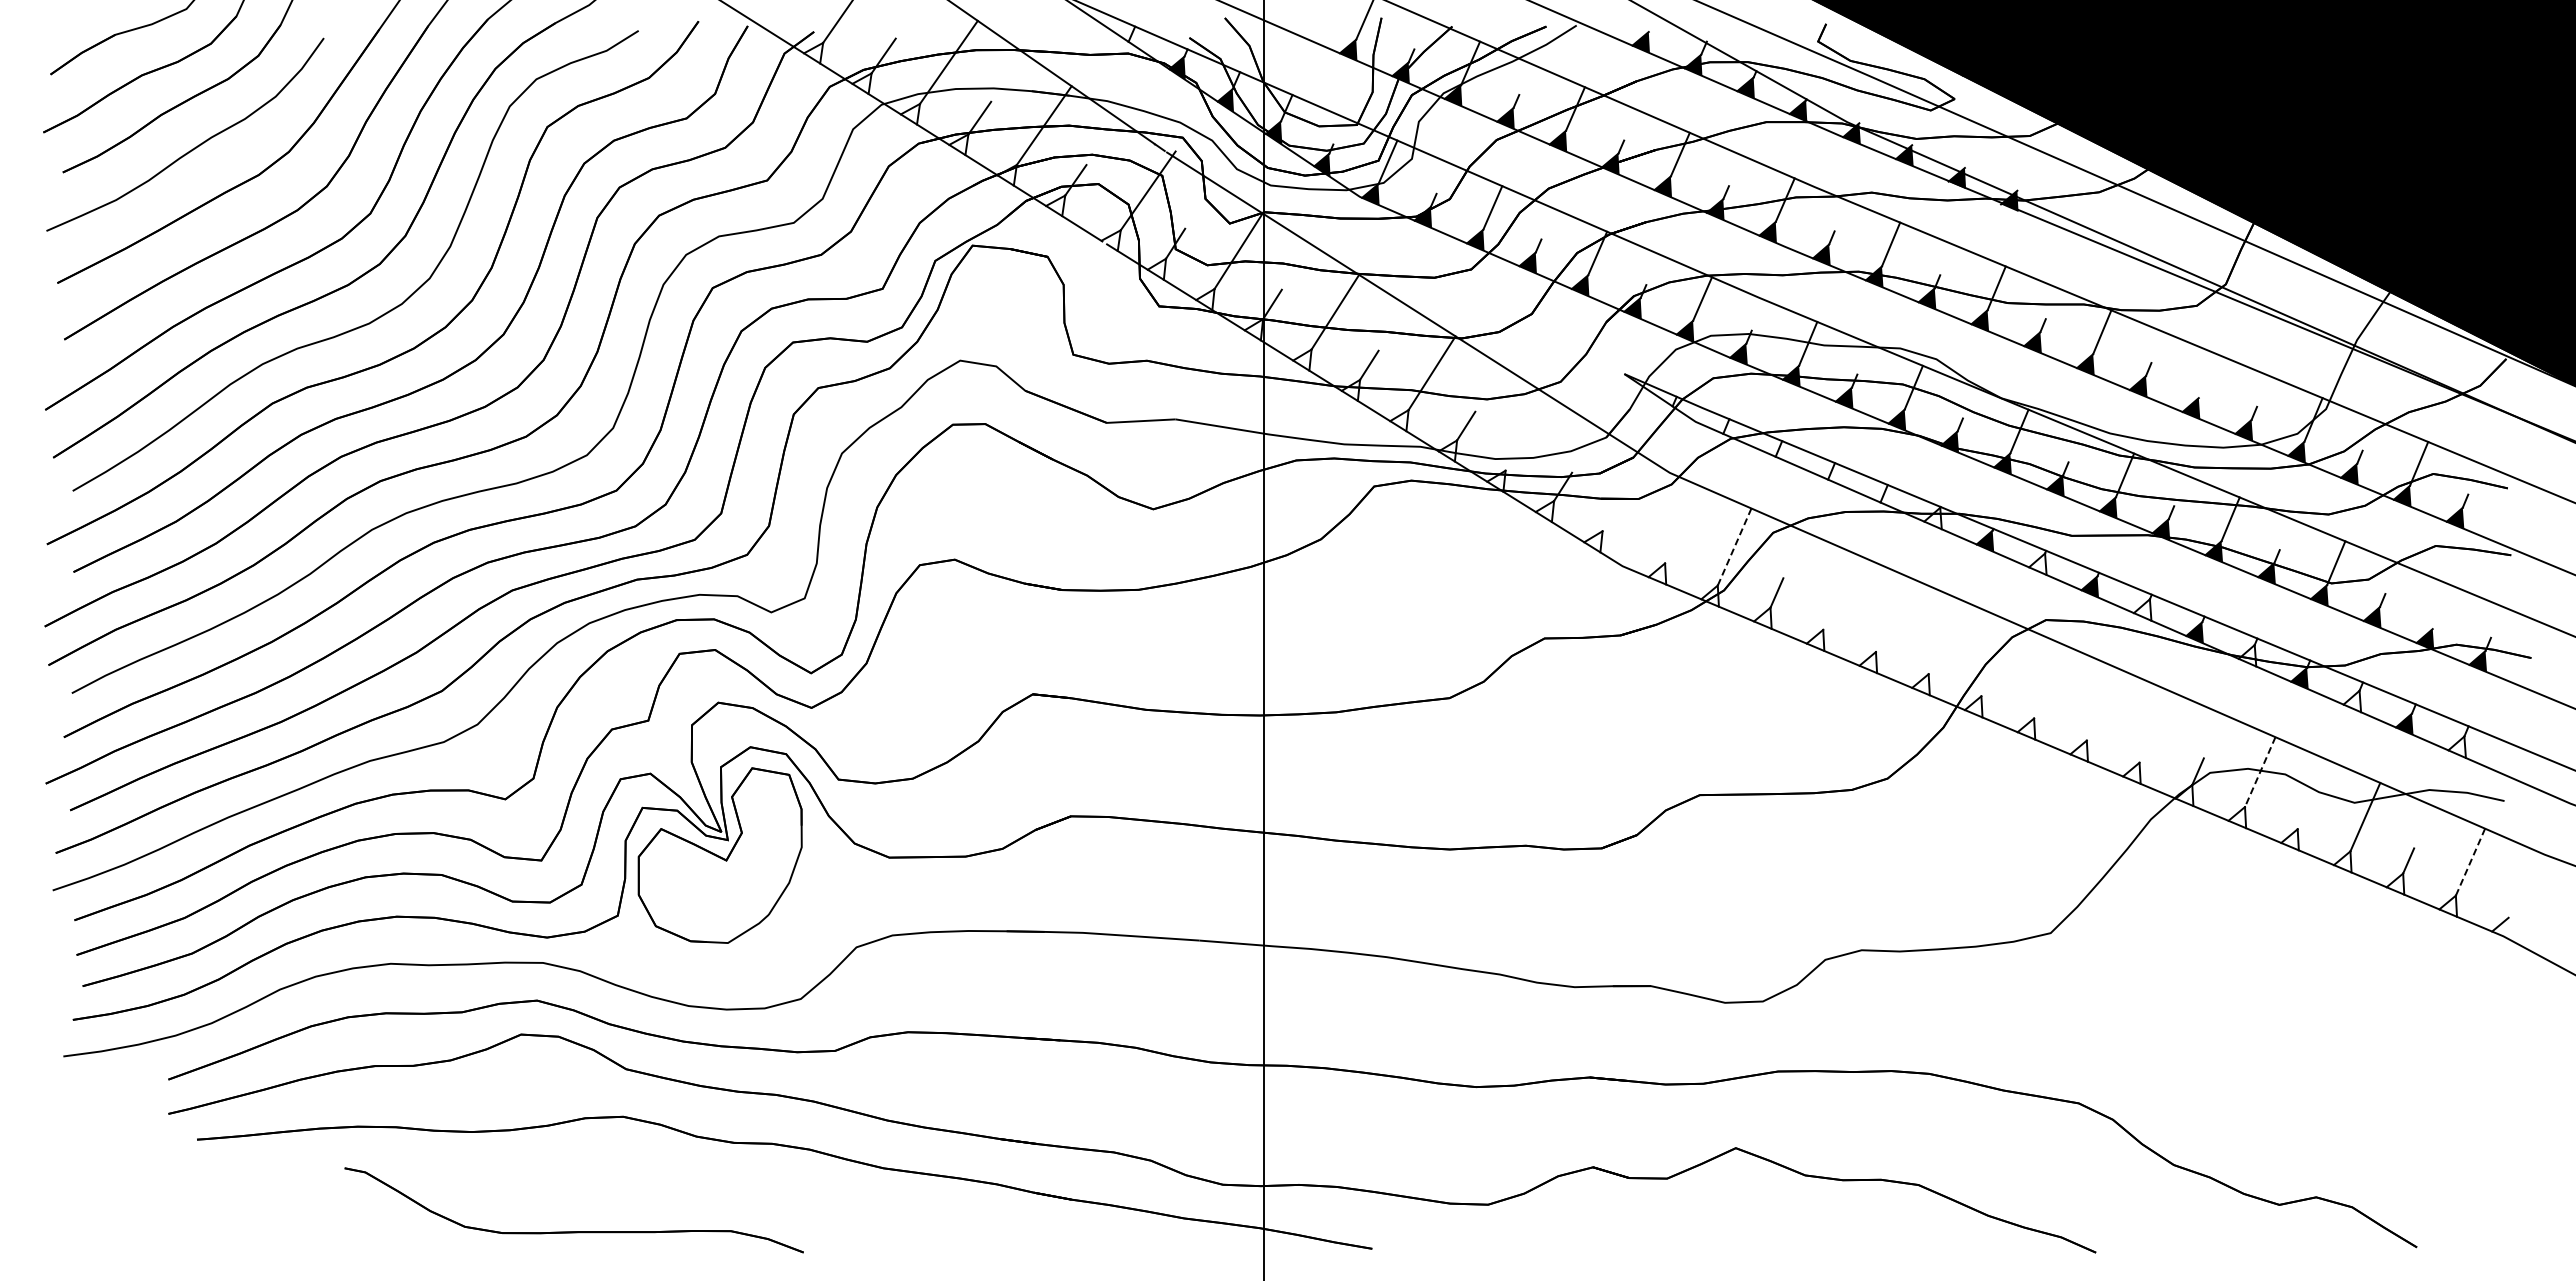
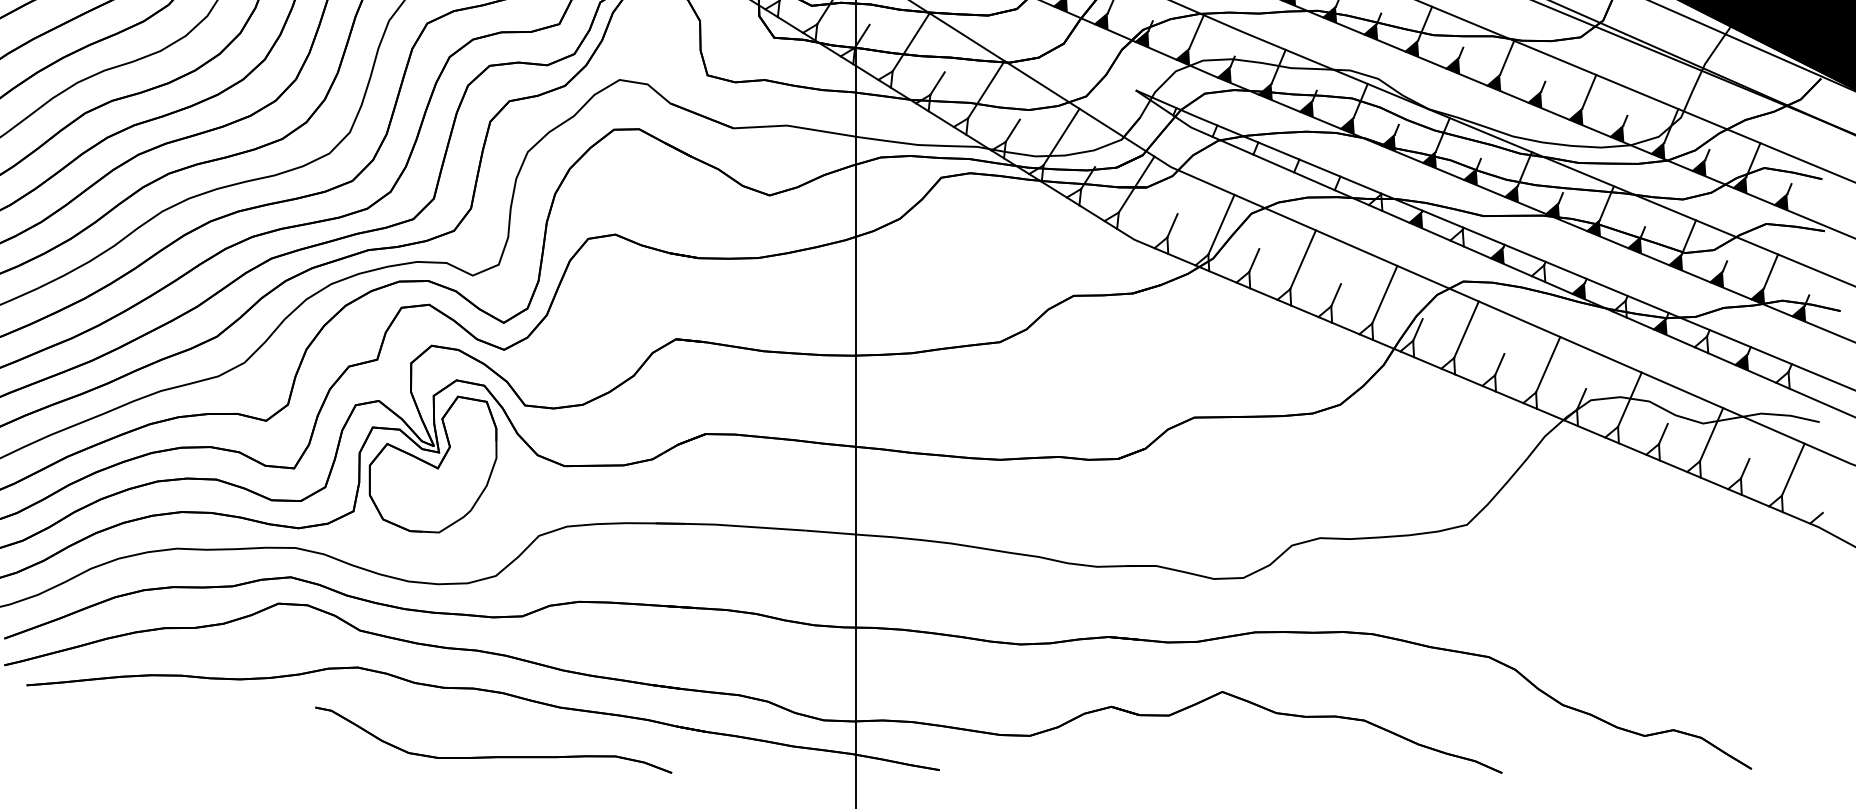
line: (2207, 376) -> (1588, 92), added
line: (1528, 433) -> (1061, 136), added
line: (1625, 495) -> (1136, 184), added
line: (1734, 547) -> (1221, 225), dashed -> solid
line: (1671, 548) -> (1172, 225), added
line: (1839, 591) -> (1302, 259), added
line: (2441, 607) -> (1770, 271), added
line: (1944, 636) -> (1384, 294), added
line: (1881, 637) -> (1335, 295), added
line: (2049, 681) -> (1466, 329), added
line: (1987, 682) -> (1417, 330), added
line: (2092, 726) -> (1499, 364), added
line: (2154, 726) -> (1547, 364), added
line: (2260, 772) -> (1630, 400), dashed -> solid
line: (2303, 816) -> (1663, 434), added
line: (2470, 862) -> (1793, 469), dashed -> solid
part: (573, 1231) -> (493, 756), moved

